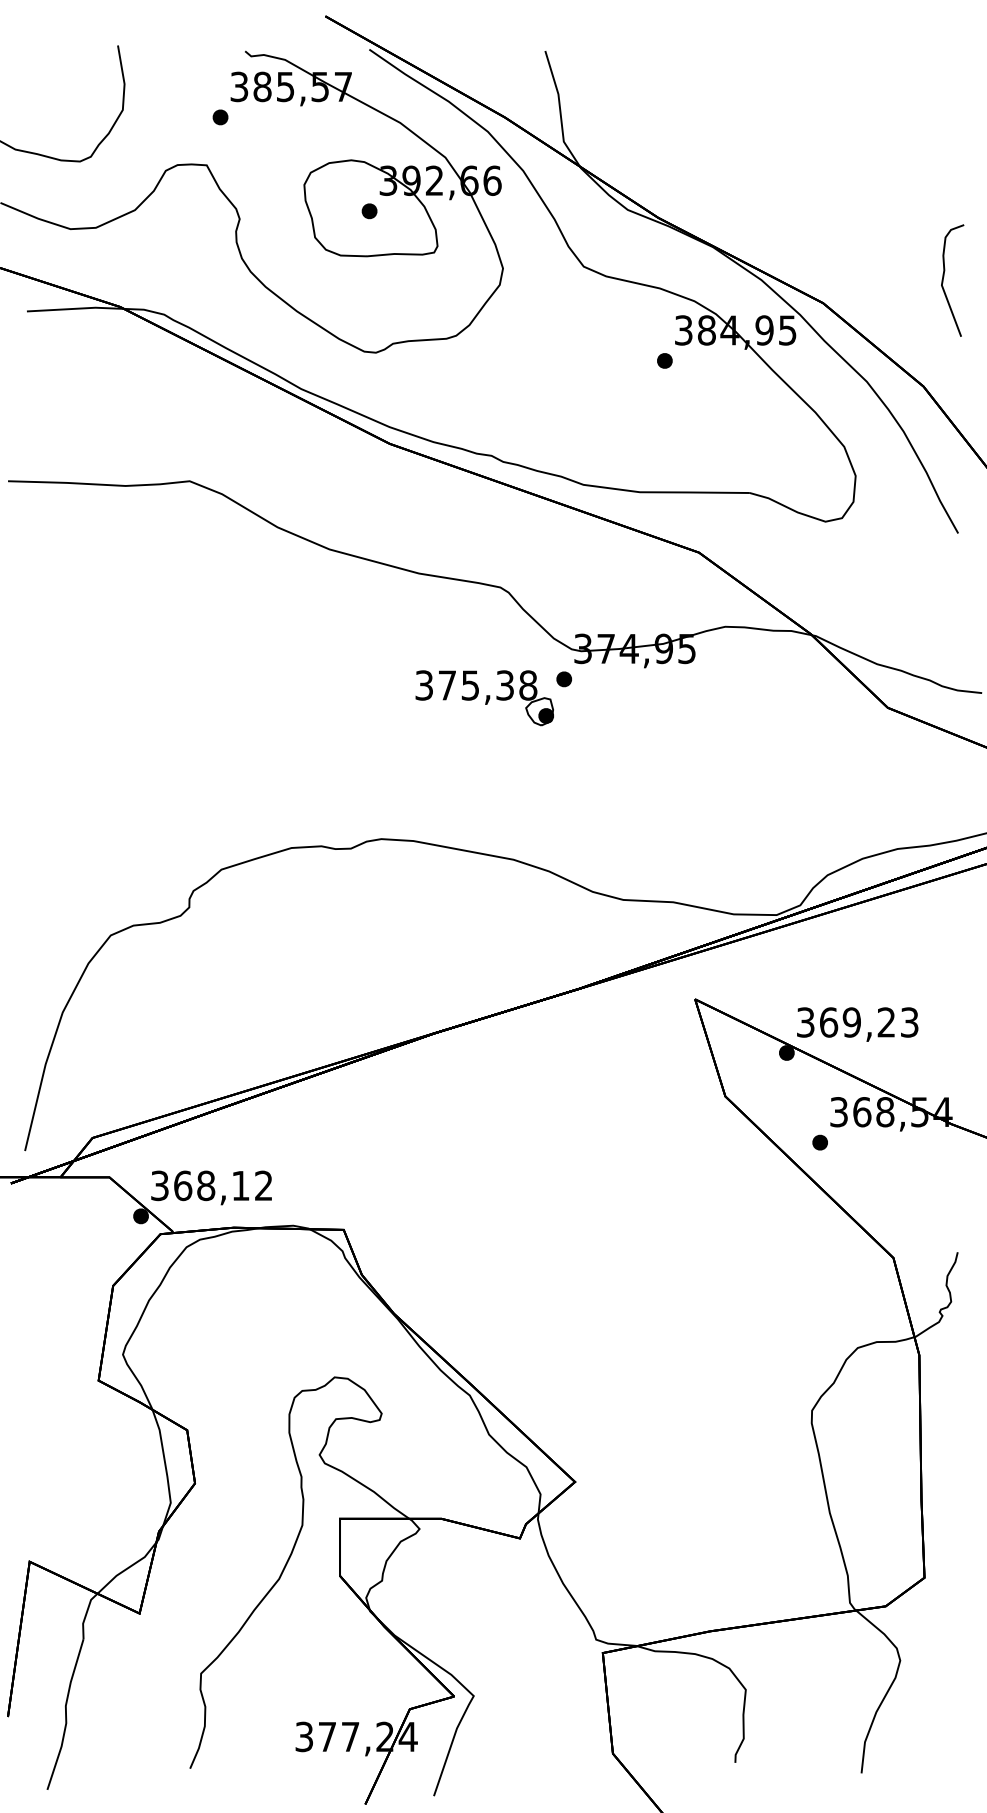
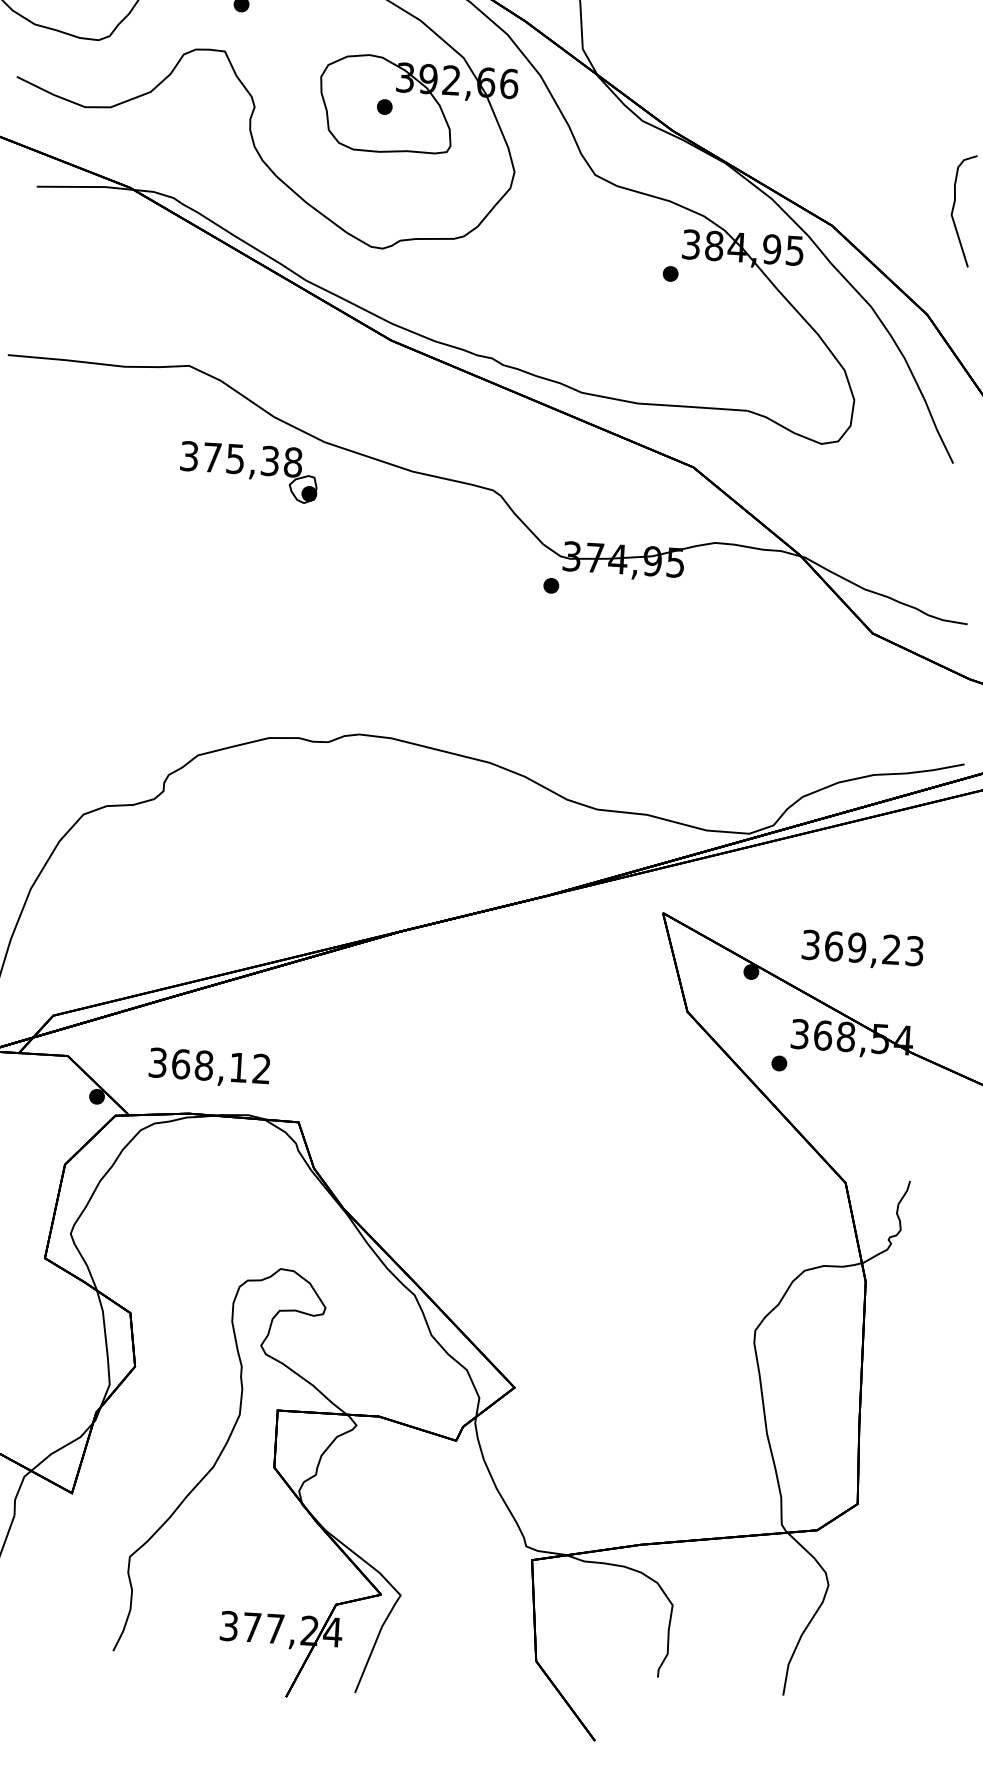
part: (484, 698) -> (248, 472), moved
text: (857, 1024) -> (862, 950), moved
text: (211, 1187) -> (209, 1067), moved

